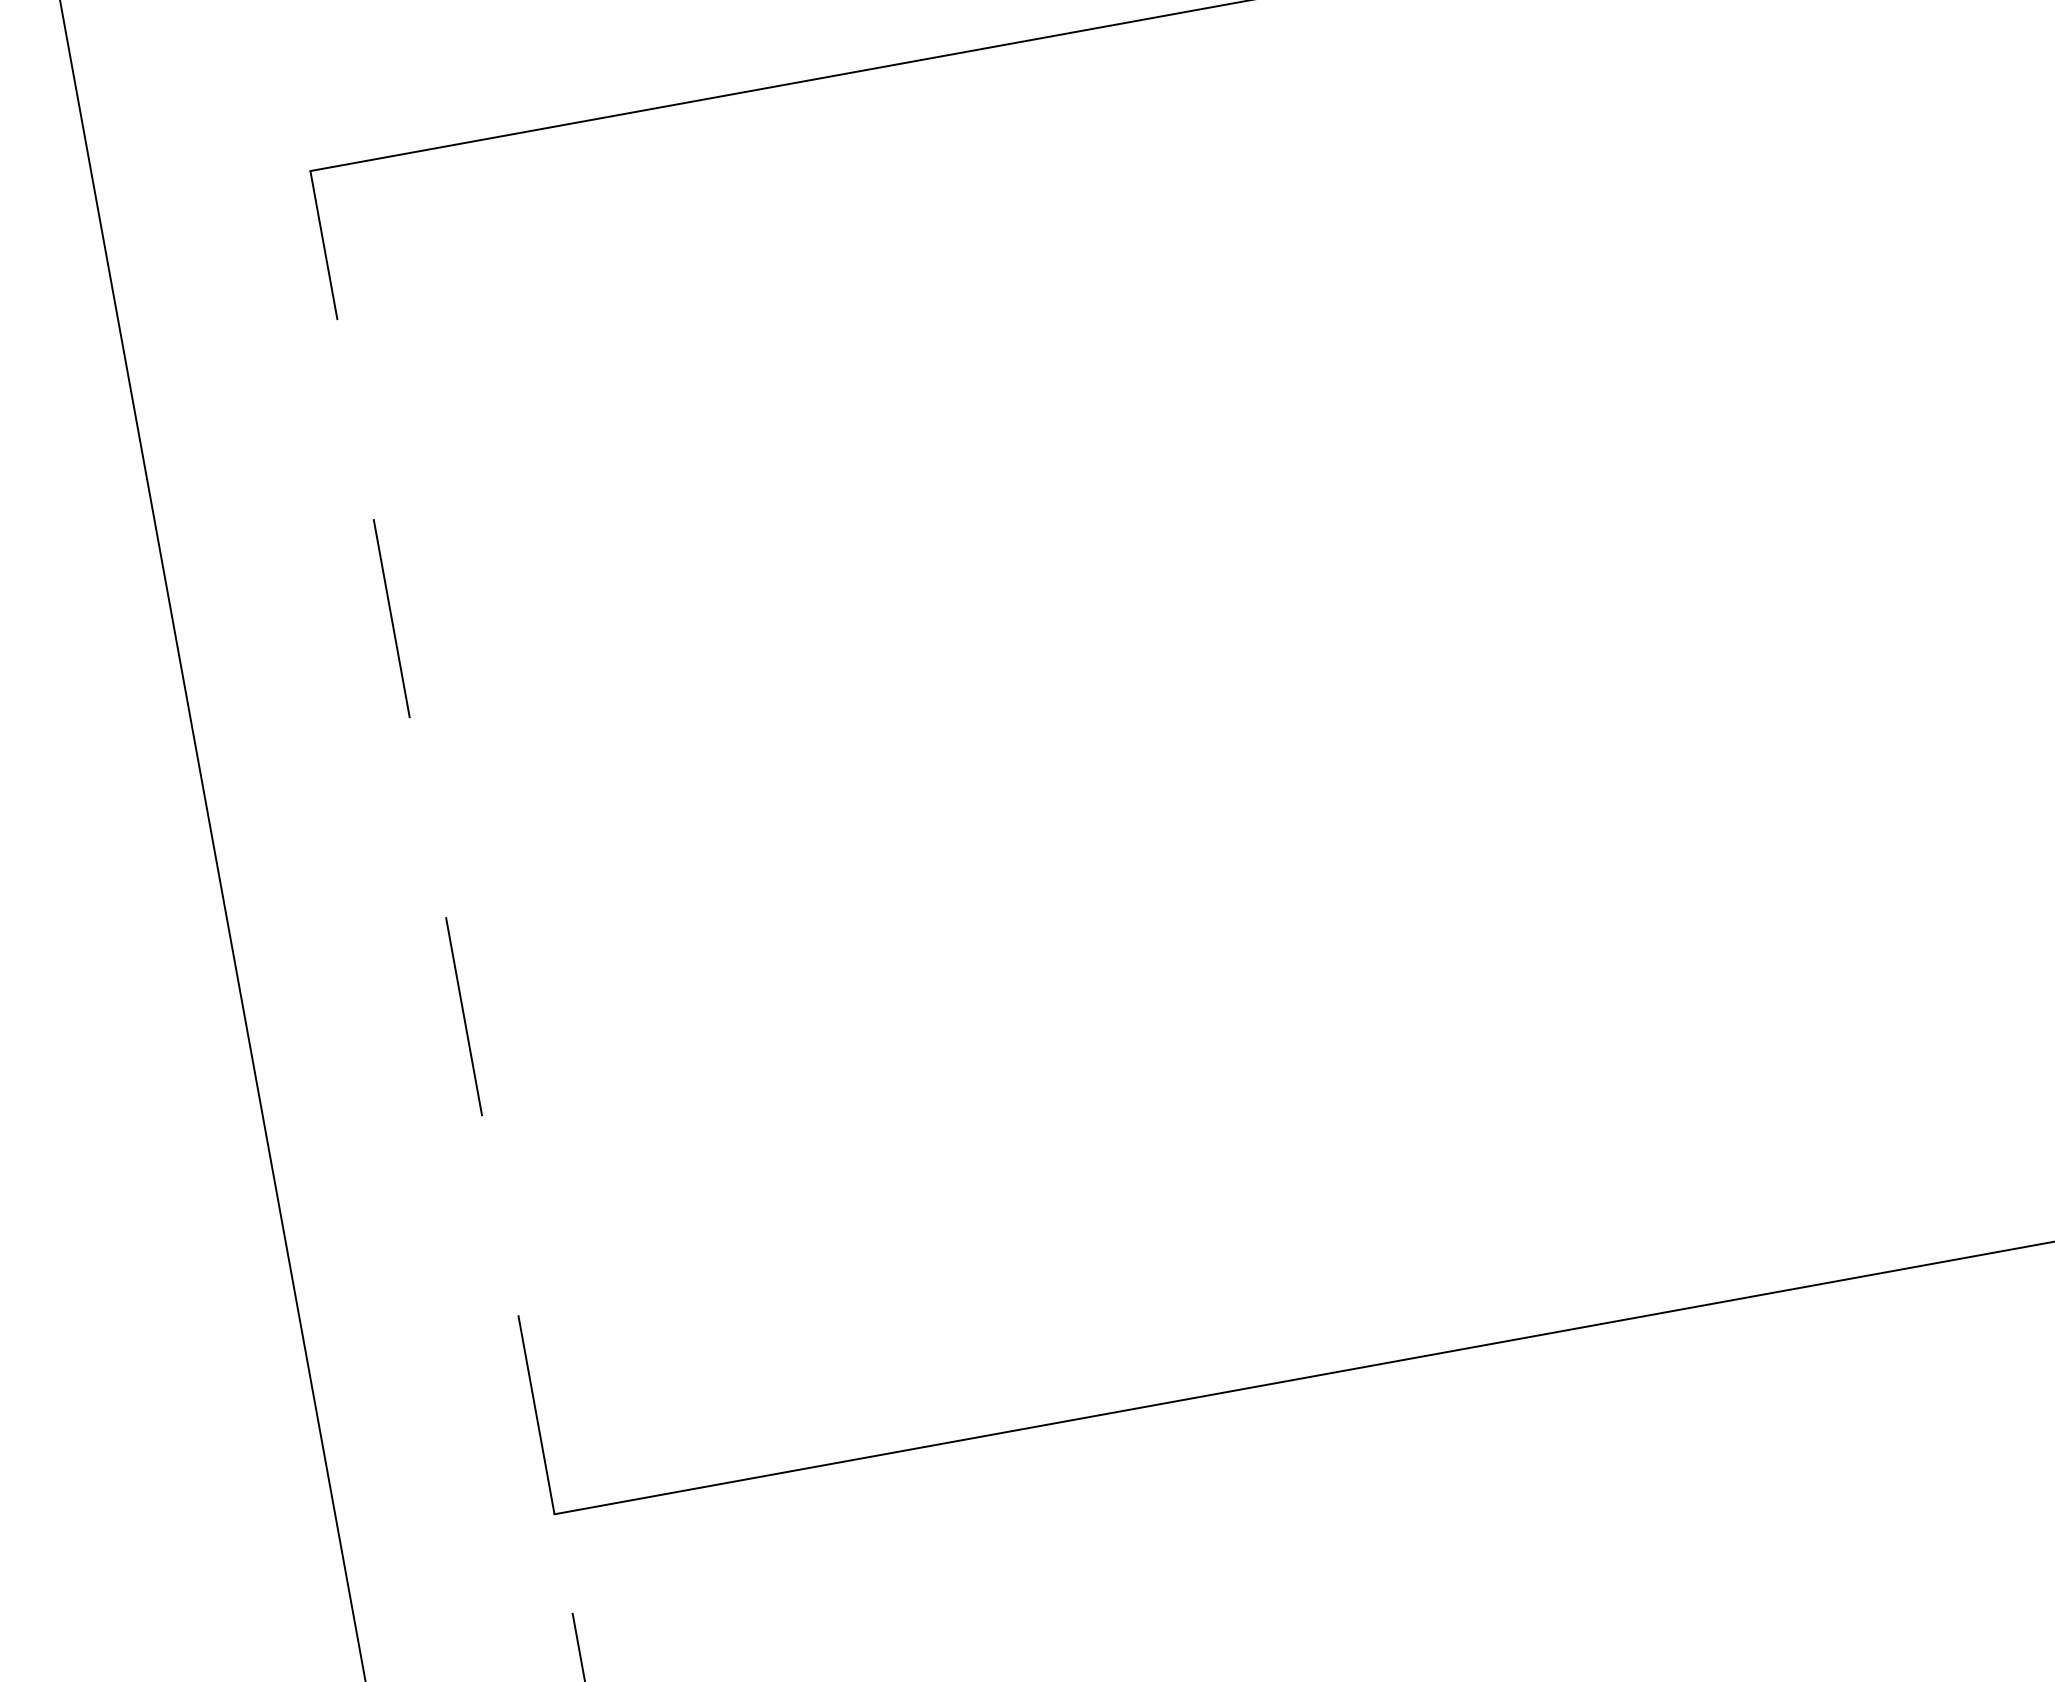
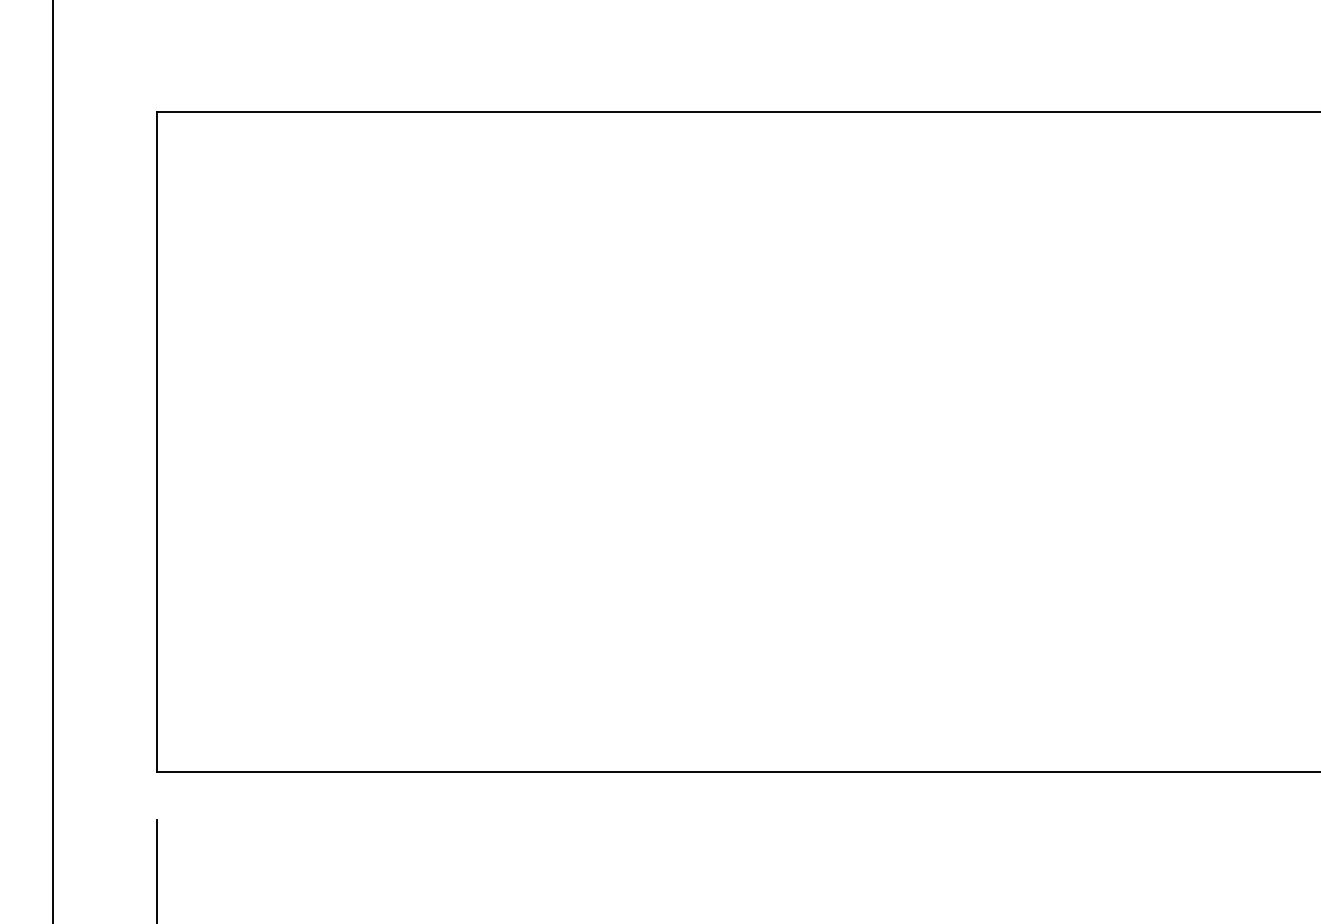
line: (431, 842) -> (156, 441), dashed -> solid

